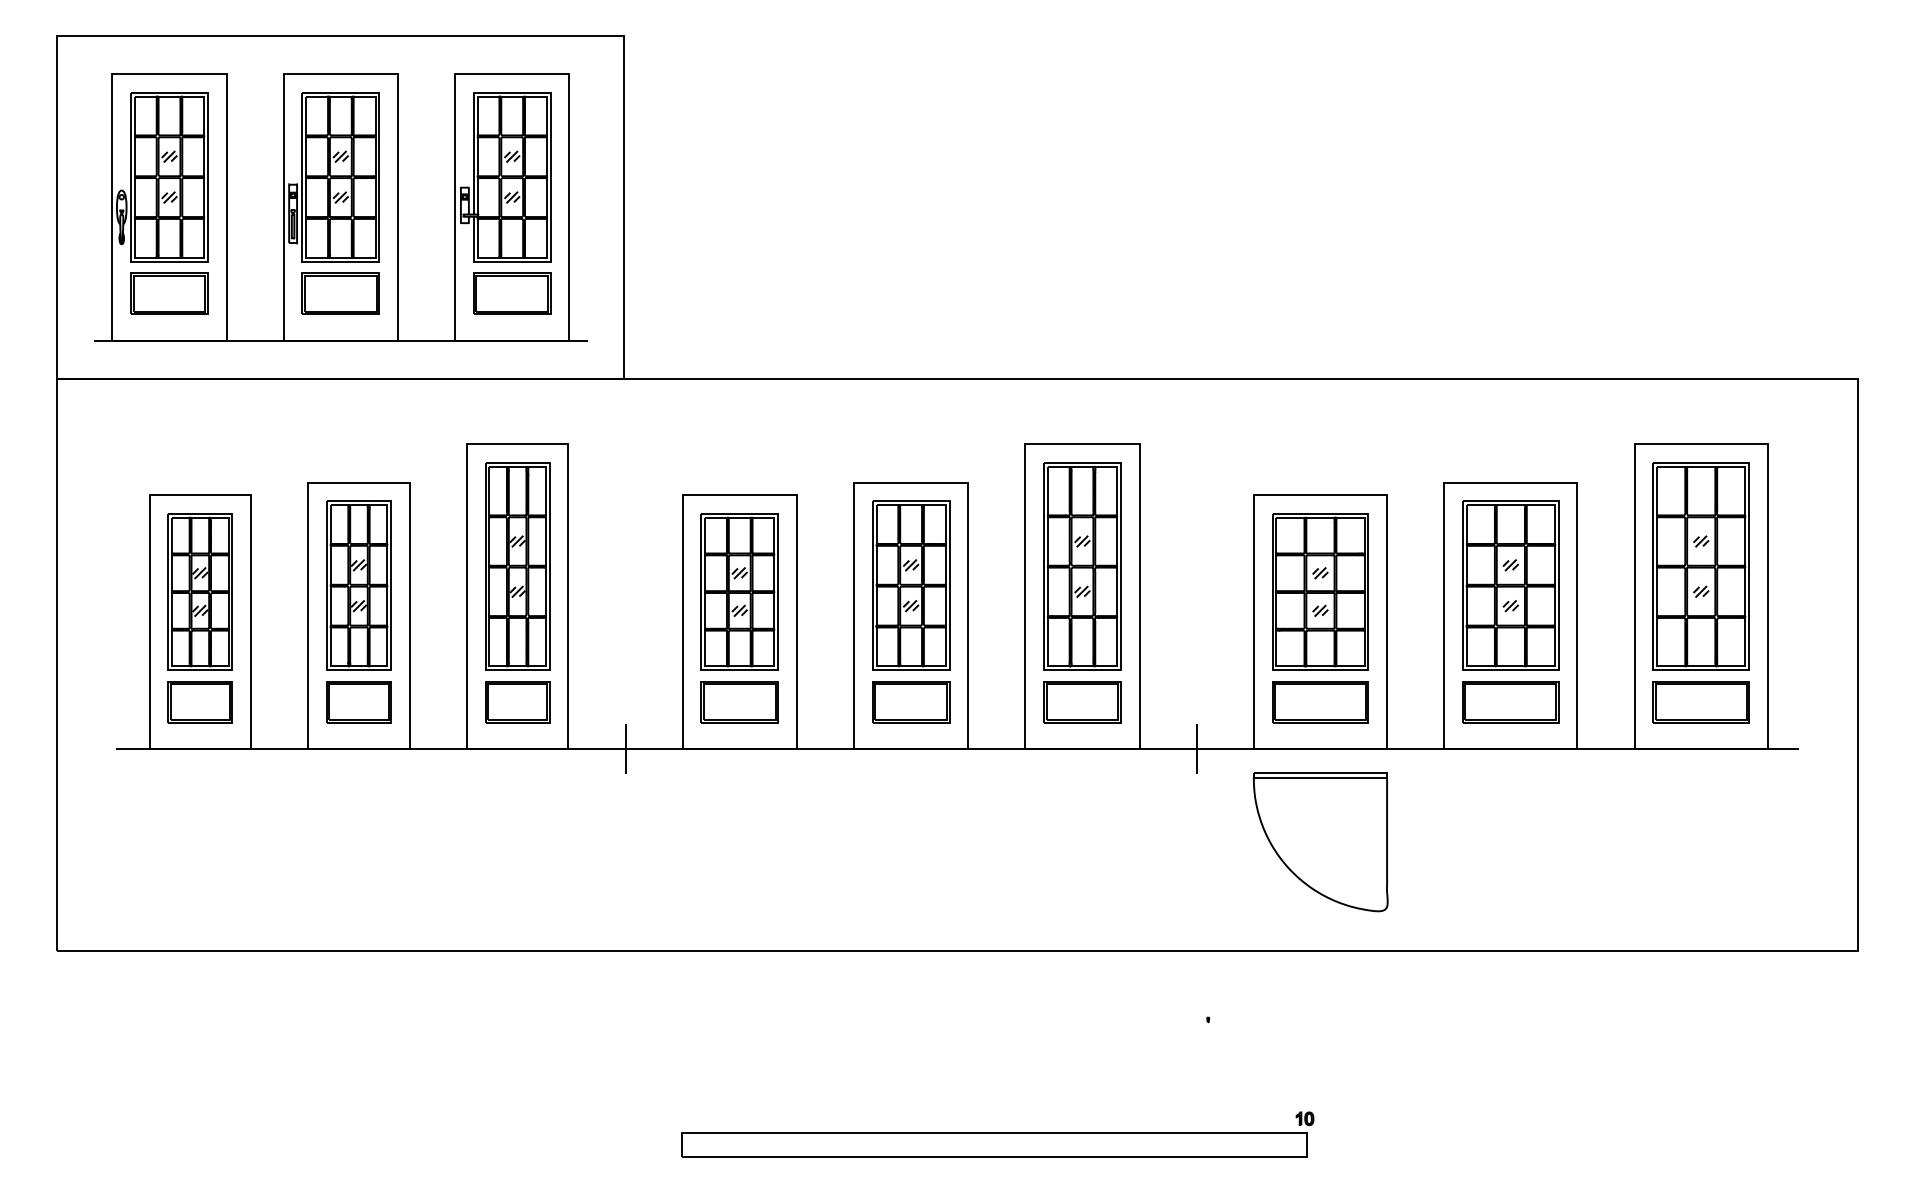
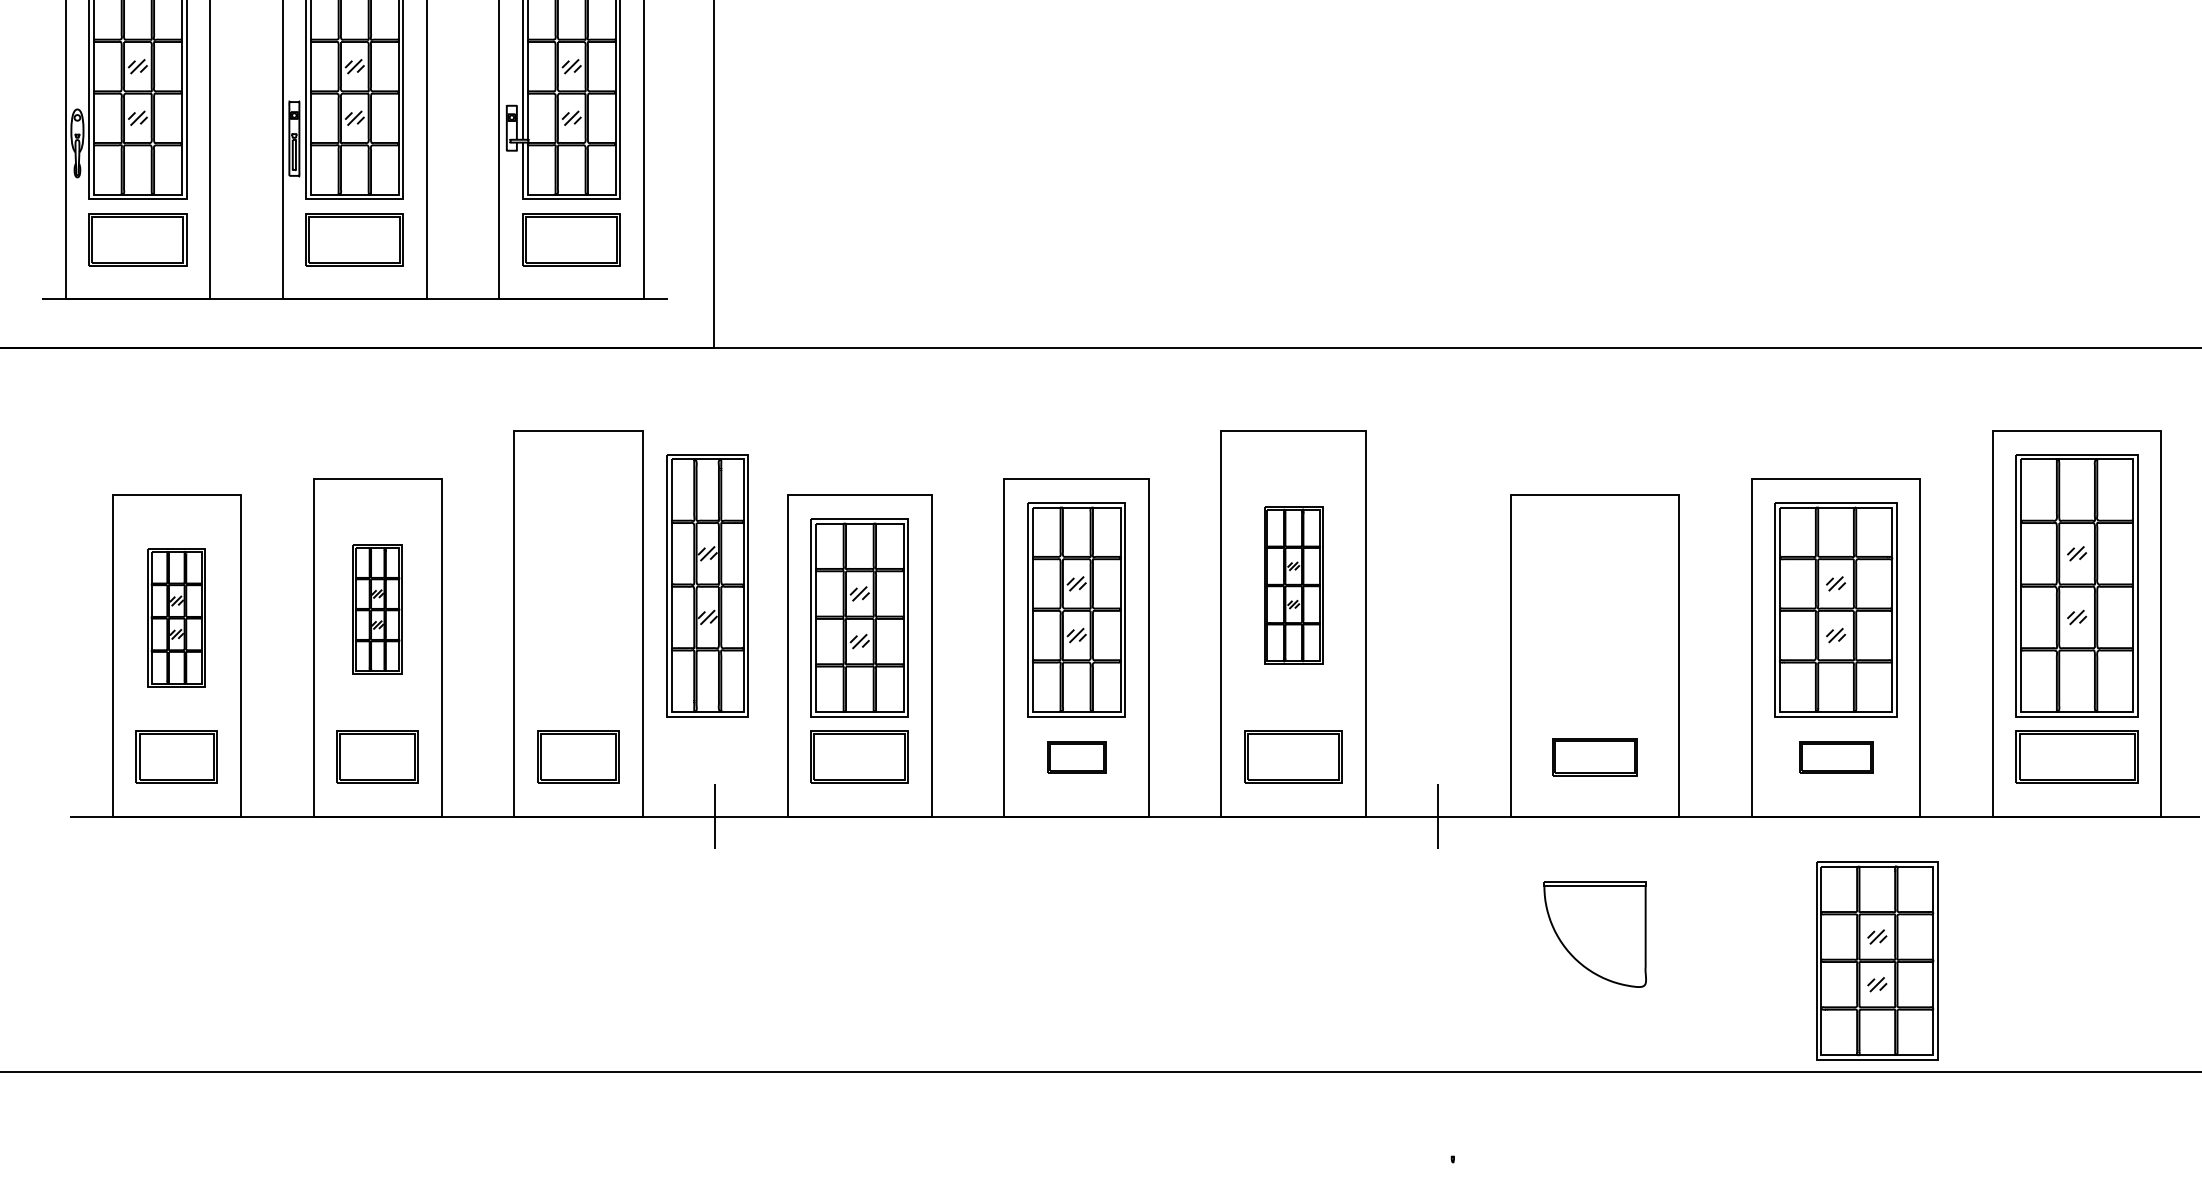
part: (517, 566) -> (707, 585), moved
part: (1082, 566) -> (1293, 585), size x0.6
part: (358, 585) -> (377, 609), size x0.6
part: (199, 591) -> (175, 617), size x0.7
part: (1320, 591) -> (1877, 960), moved
part: (911, 702) -> (1077, 757), size x0.6
part: (1320, 702) -> (1595, 757), size x0.7
part: (1510, 702) -> (1835, 757), size x0.6
part: (1320, 842) -> (1595, 934), size x0.6

